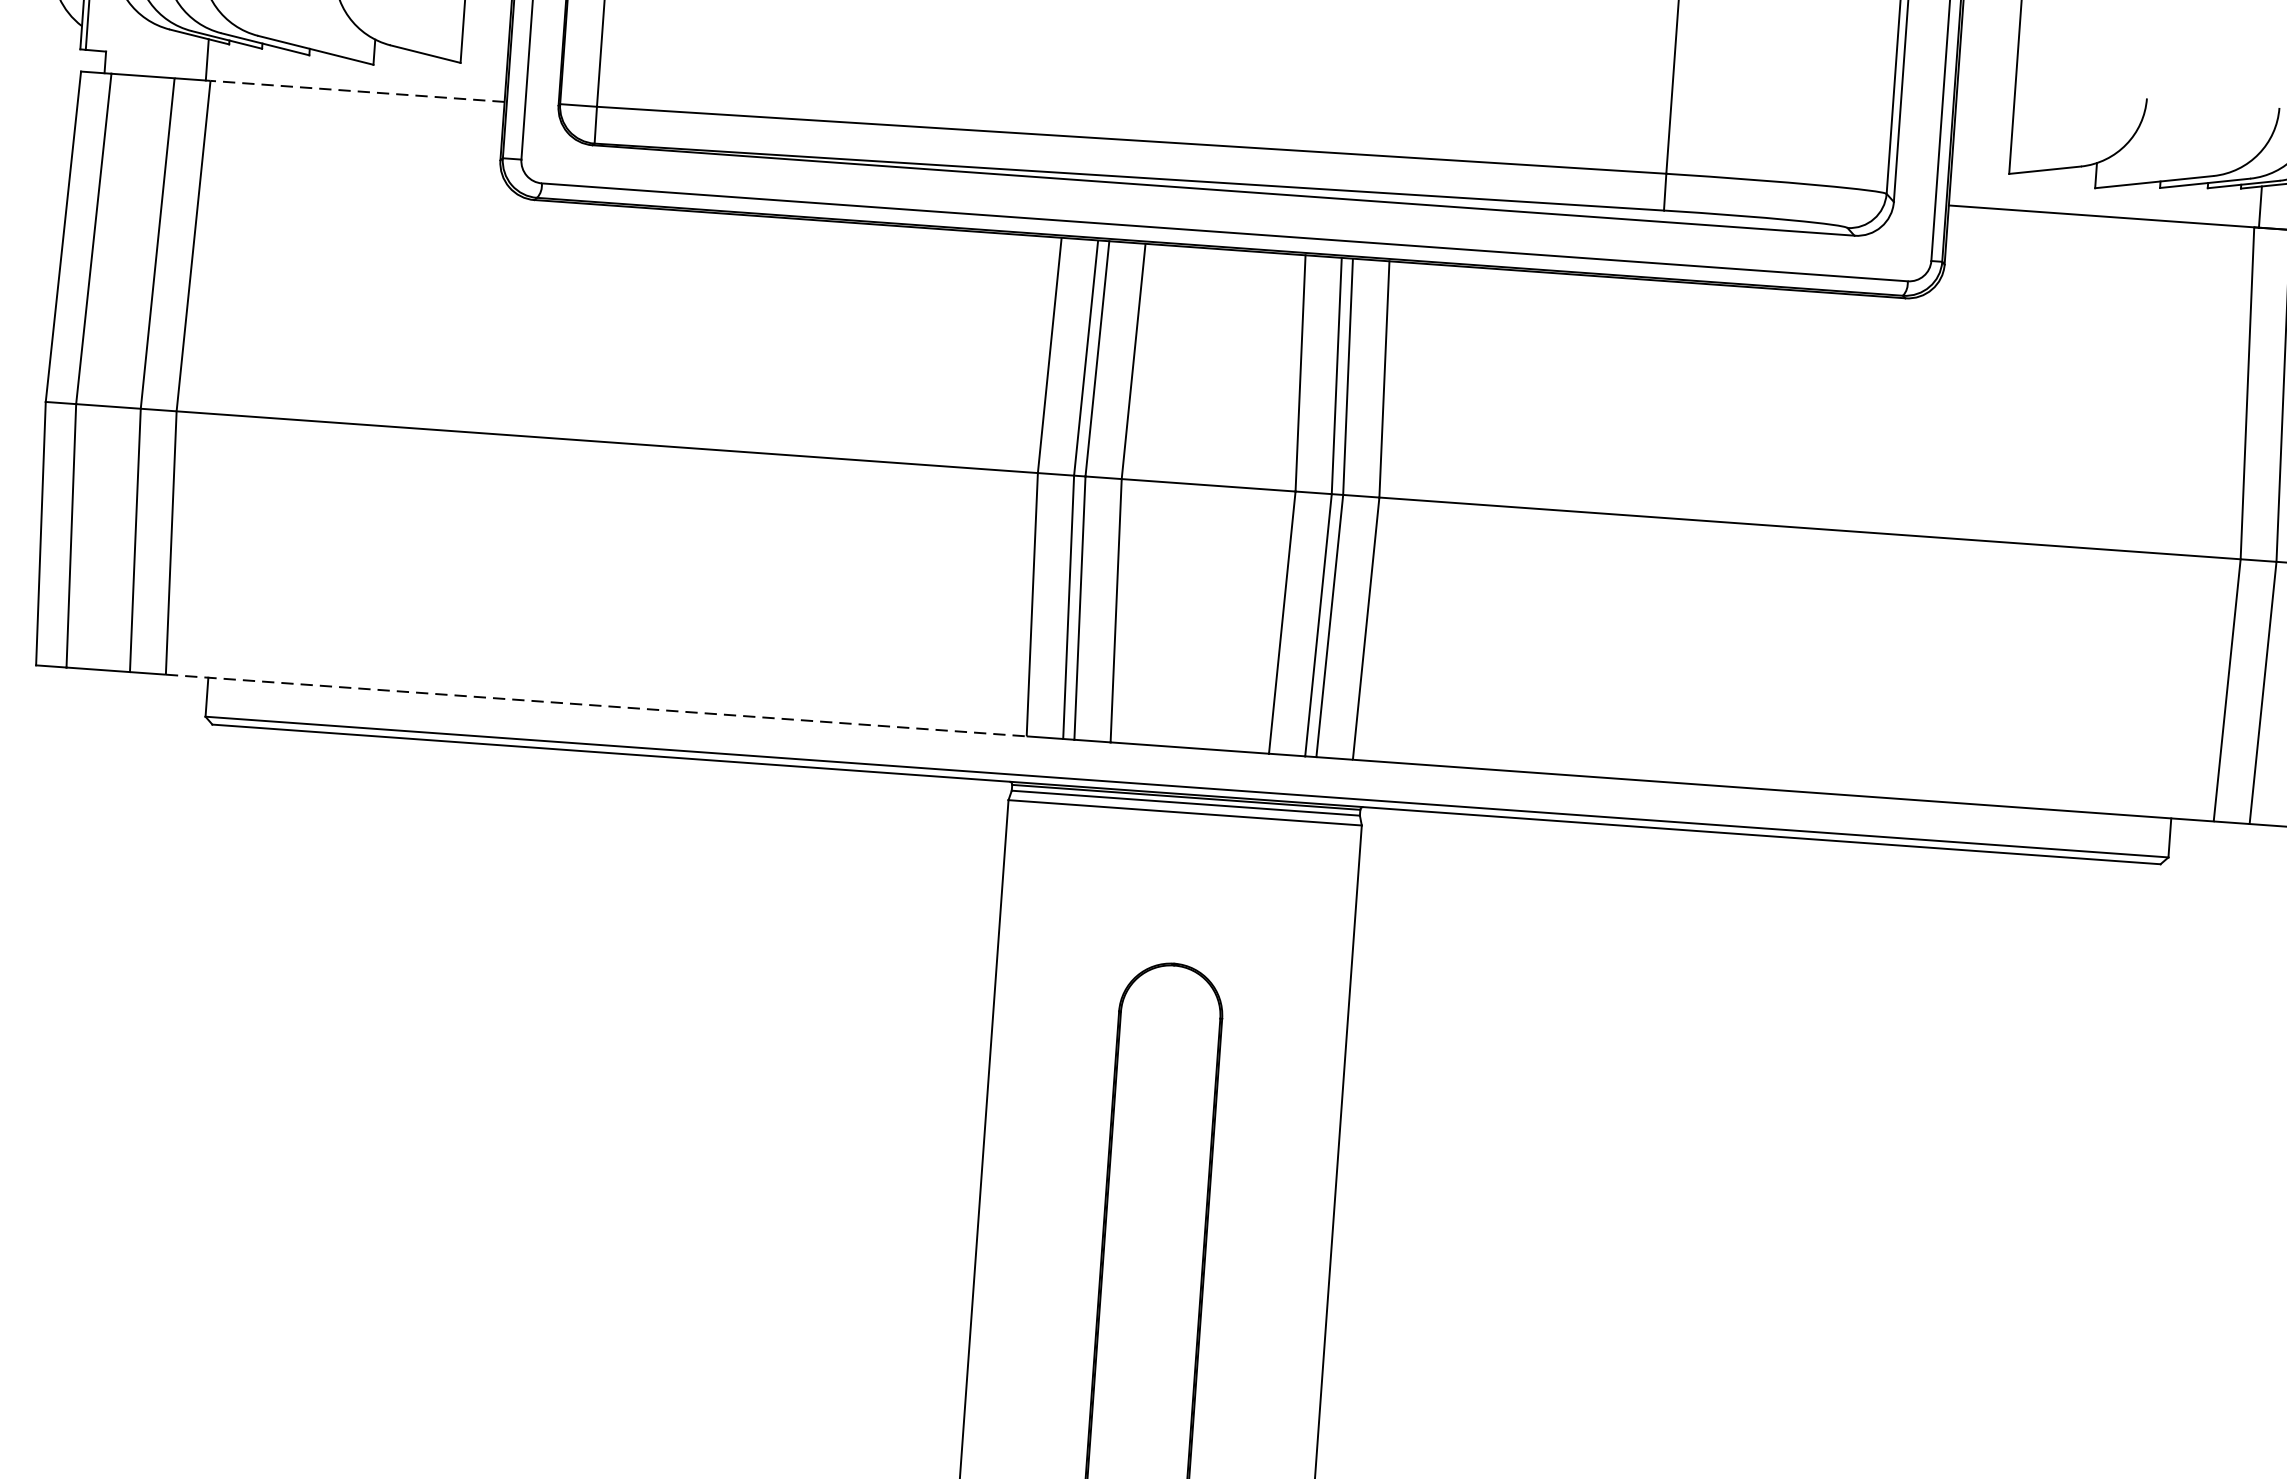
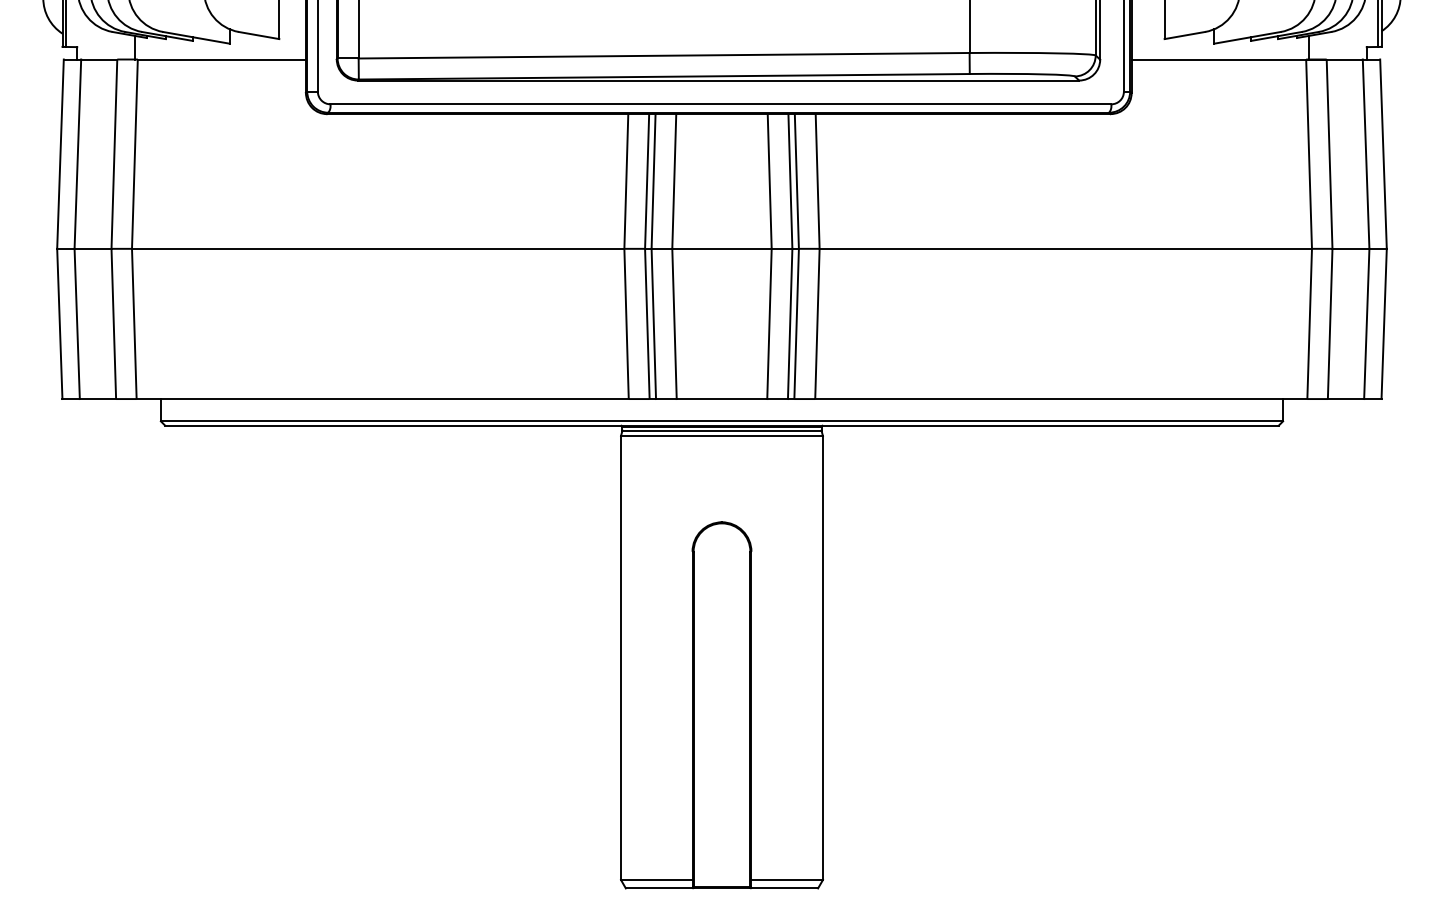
line: (356, 91) -> (221, 59), dashed -> solid
line: (597, 706) -> (383, 399), dashed -> solid

